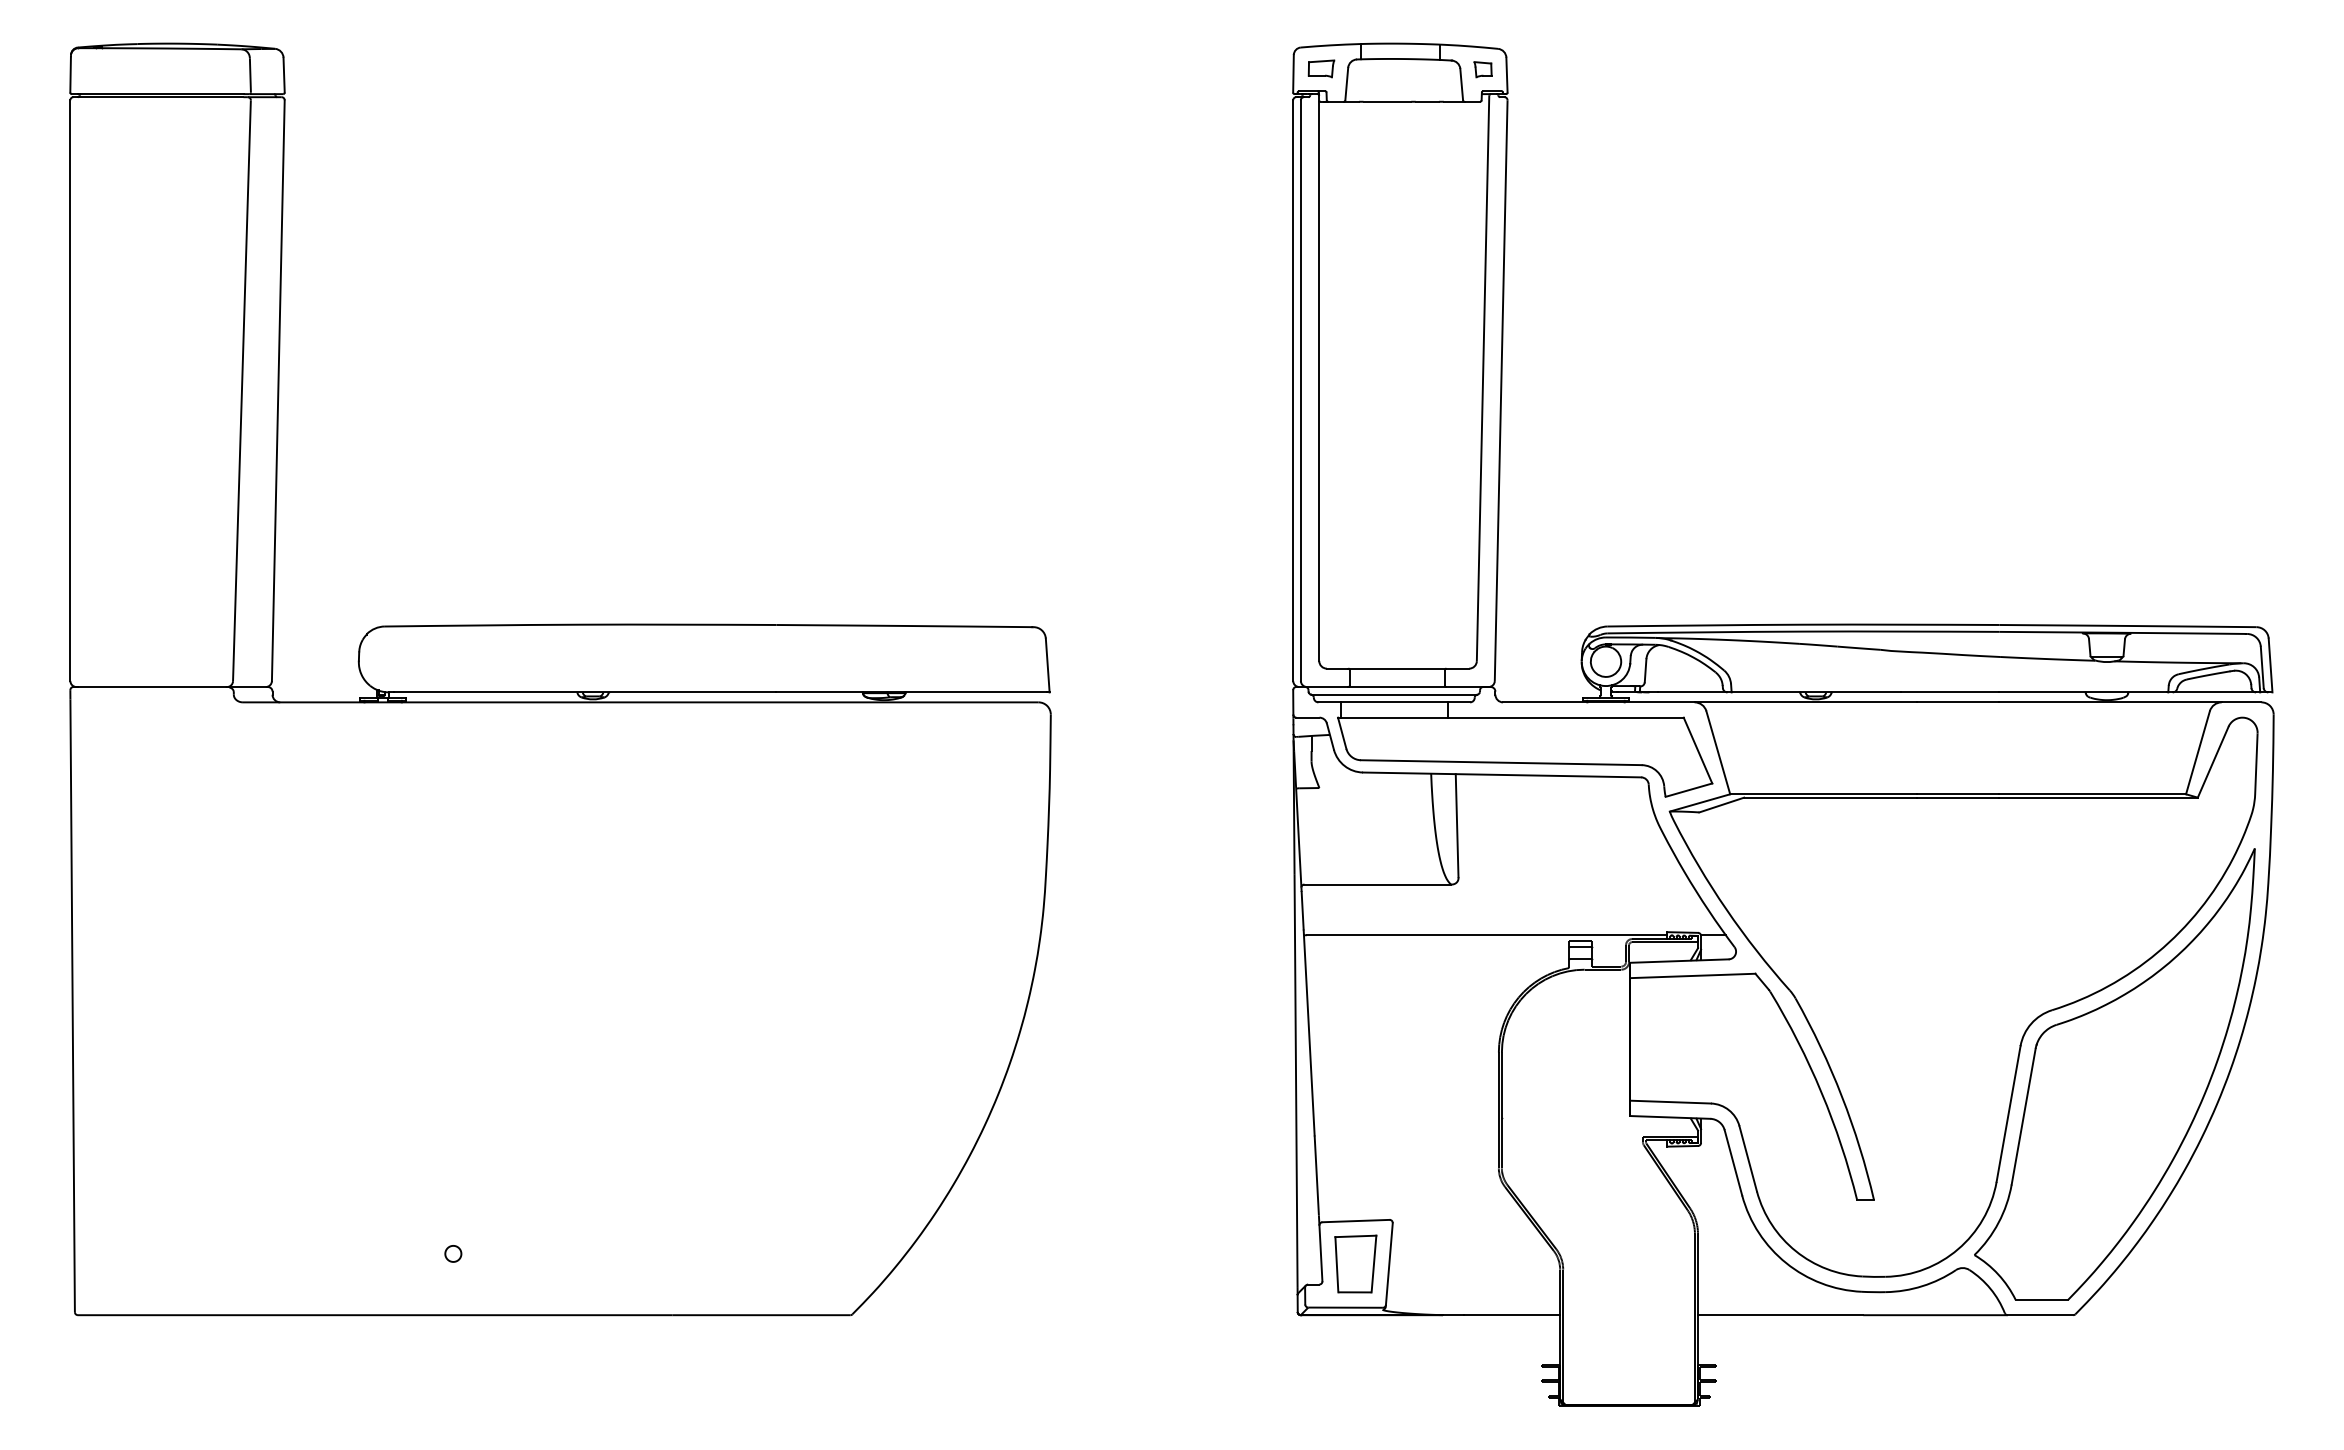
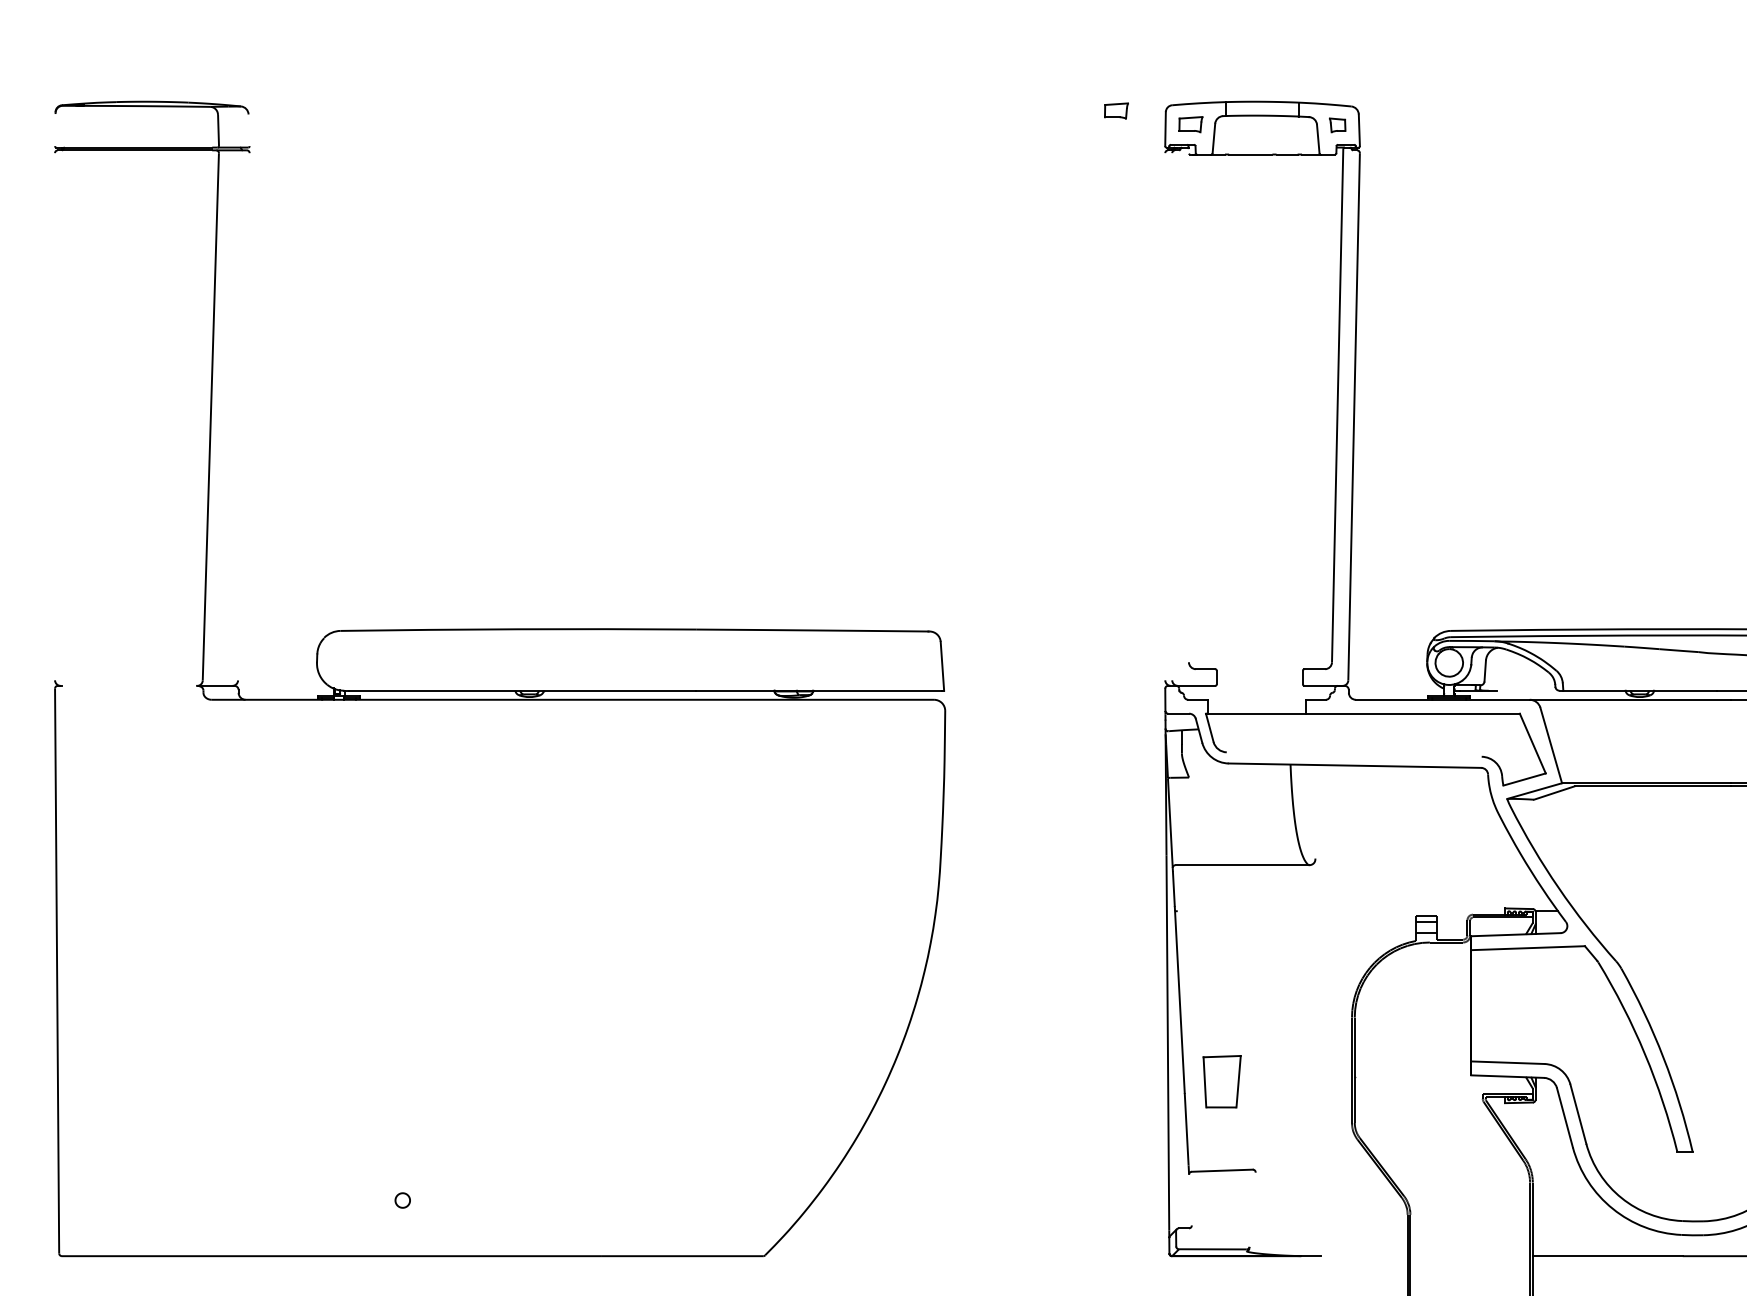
part: (1239, 53) -> (1116, 110), added
line: (70, 74) -> (55, 129), removed
line: (283, 74) -> (248, 129), removed
line: (1319, 378) -> (1189, 405), removed
line: (70, 390) -> (55, 416), removed
line: (277, 390) -> (243, 416), removed
line: (1293, 390) -> (1165, 416), removed
line: (1300, 390) -> (1171, 416), removed
line: (1397, 668) -> (1259, 669), removed
line: (151, 687) -> (128, 686), removed
line: (1397, 687) -> (1259, 686), removed
line: (1692, 692) -> (1527, 690), removed
line: (1393, 694) -> (1256, 692), removed
line: (1393, 702) -> (1256, 699), removed
line: (1500, 762) -> (1353, 754), removed
line: (1456, 825) -> (1313, 811), removed
line: (1486, 935) -> (1340, 911), removed
line: (1320, 1253) -> (1190, 1200), removed
part: (1355, 1263) -> (1221, 1081), moved
line: (1388, 1263) -> (1251, 1209), removed
line: (1512, 1315) -> (1364, 1256), removed

